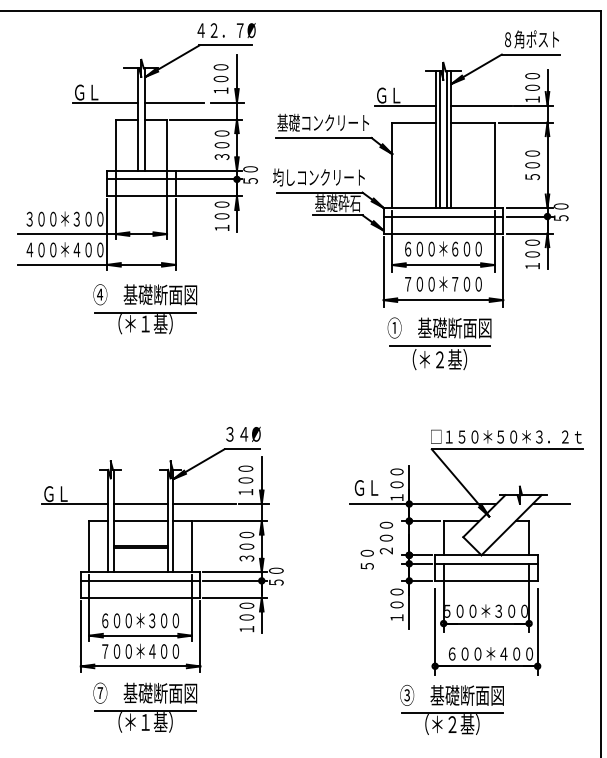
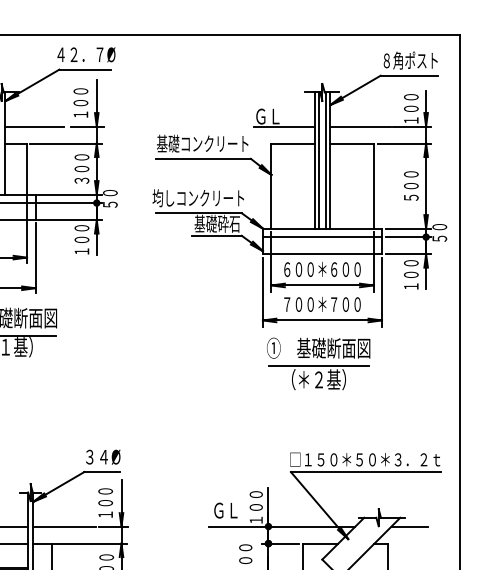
part: (420, 200) -> (299, 221), moved

